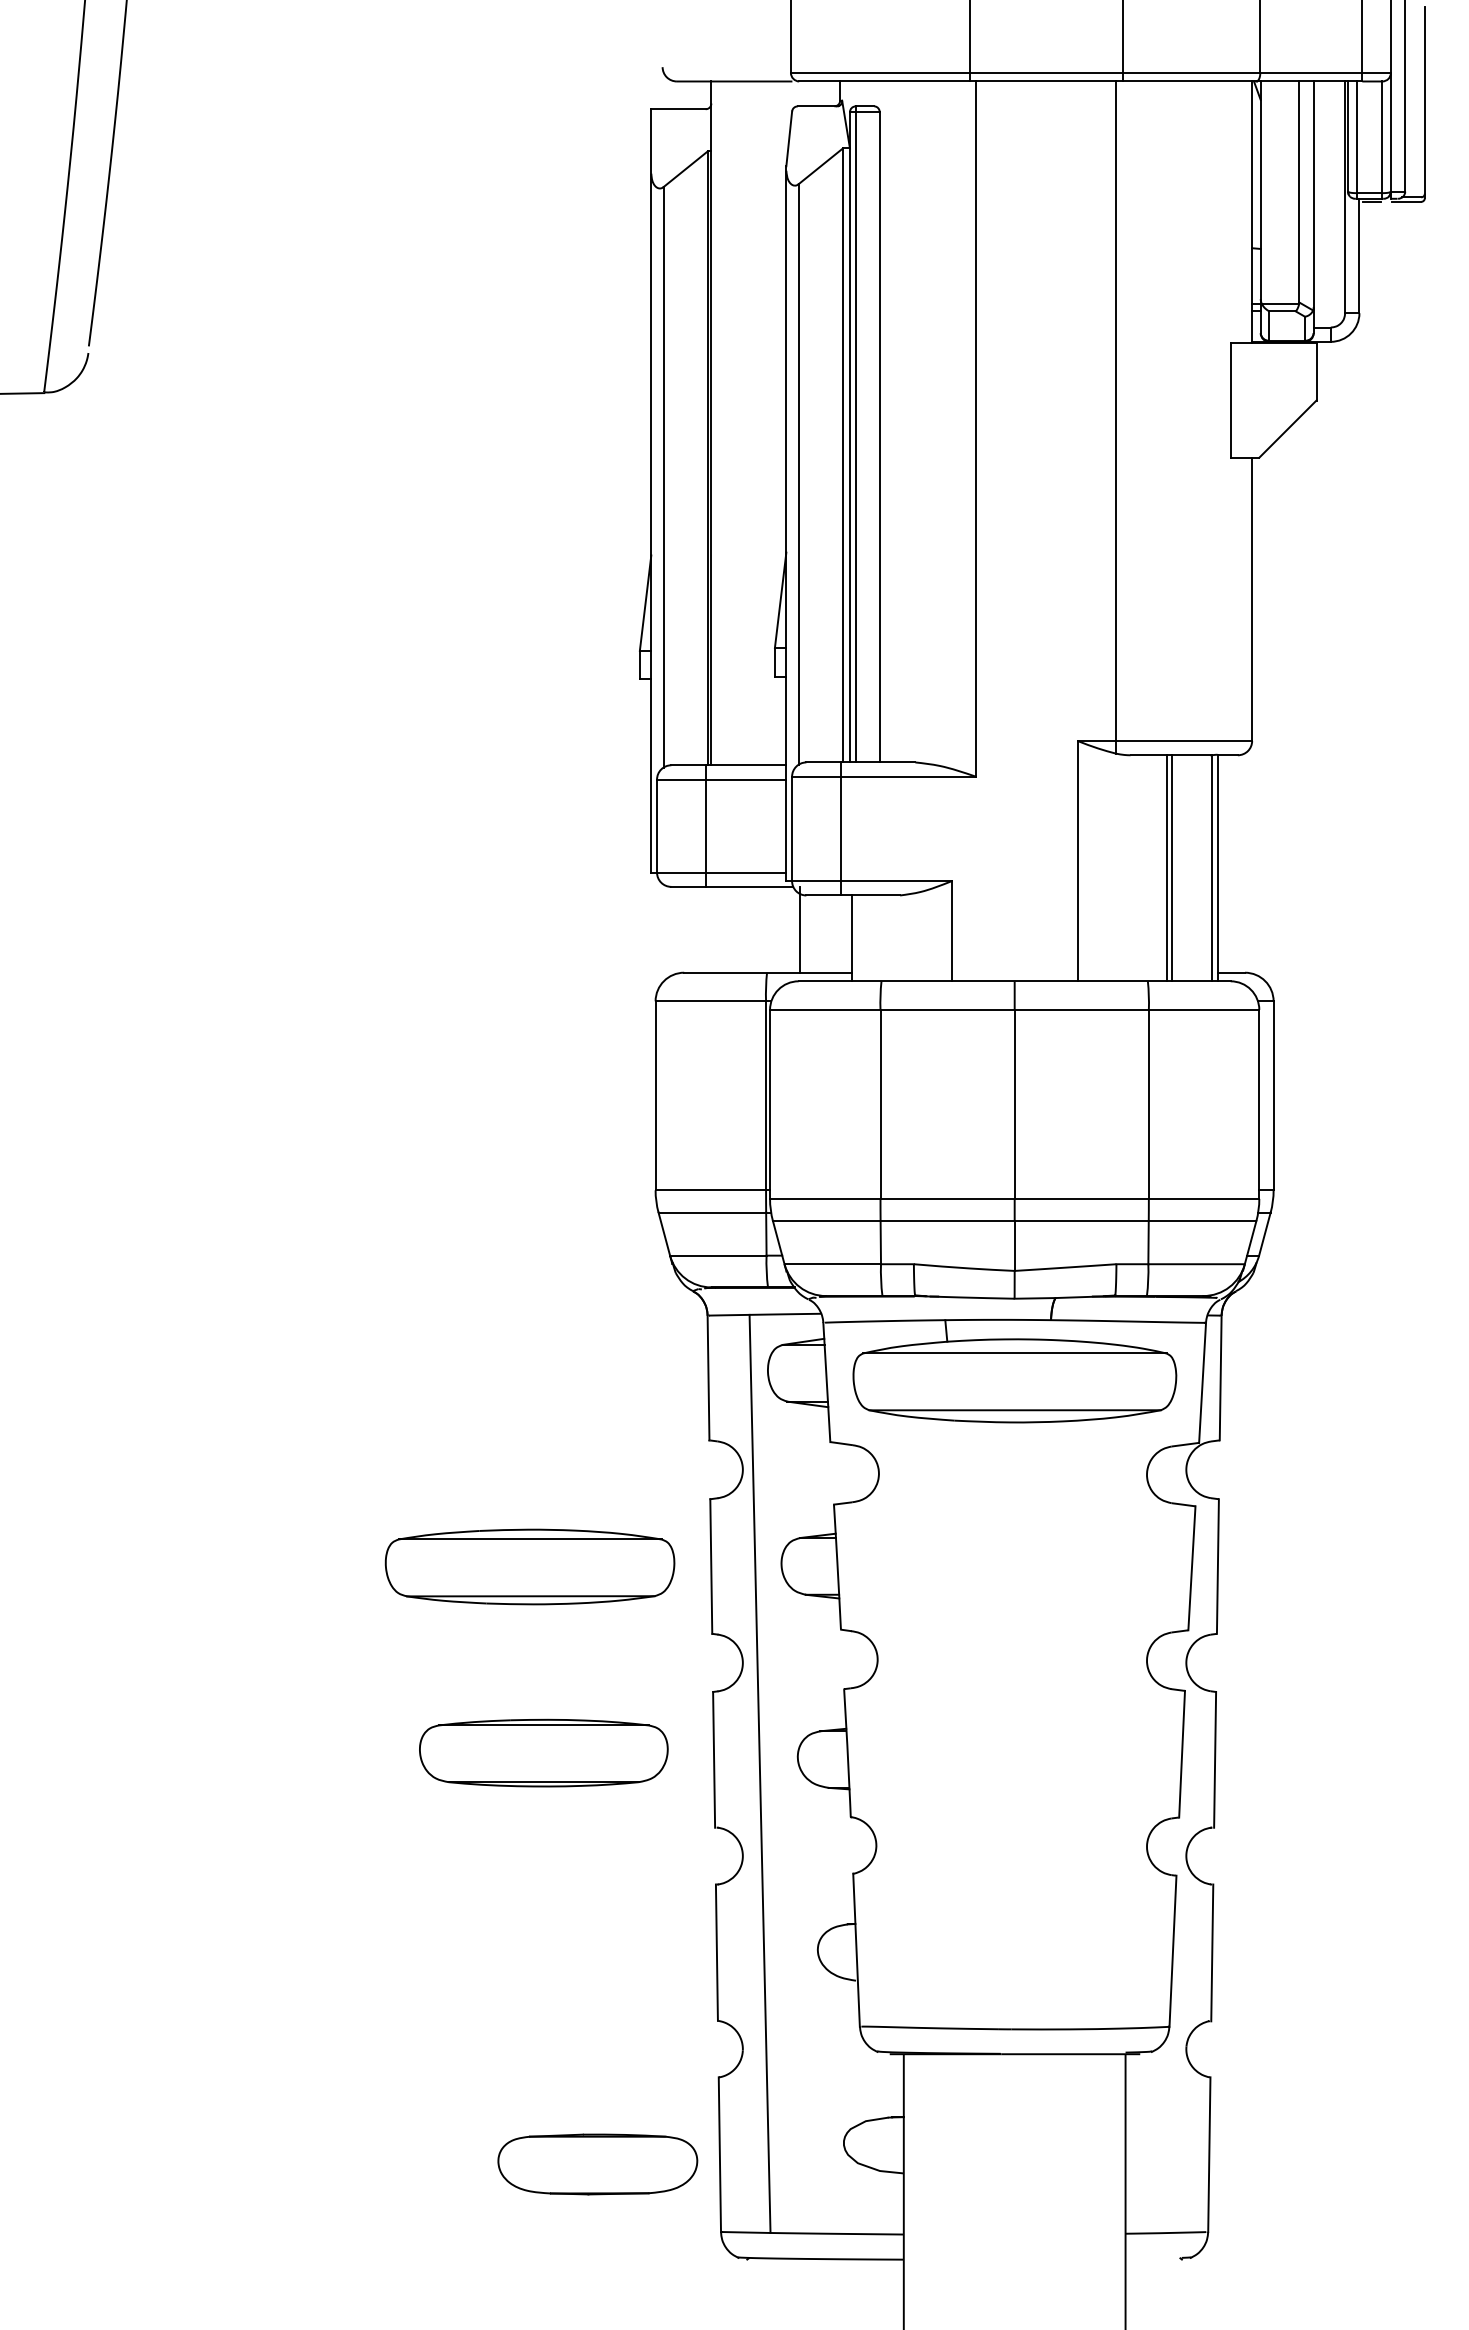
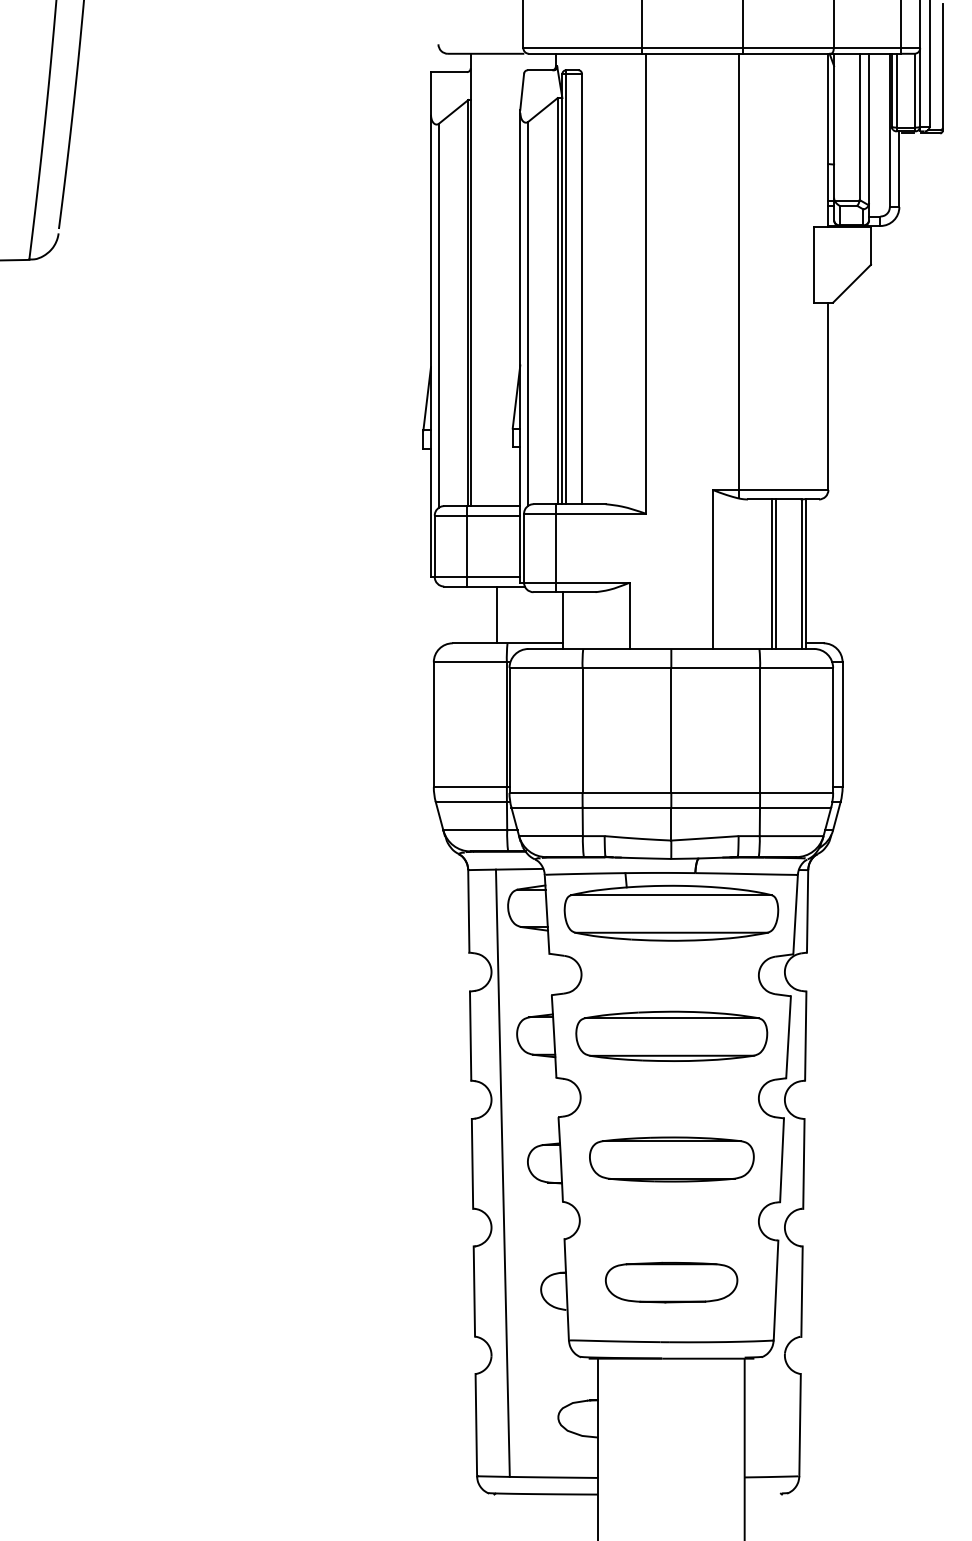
line: (800, 929) -> (497, 614), moved
part: (529, 1565) -> (671, 1035), moved
part: (543, 1753) -> (671, 1159), moved
part: (597, 2164) -> (671, 1282), moved

